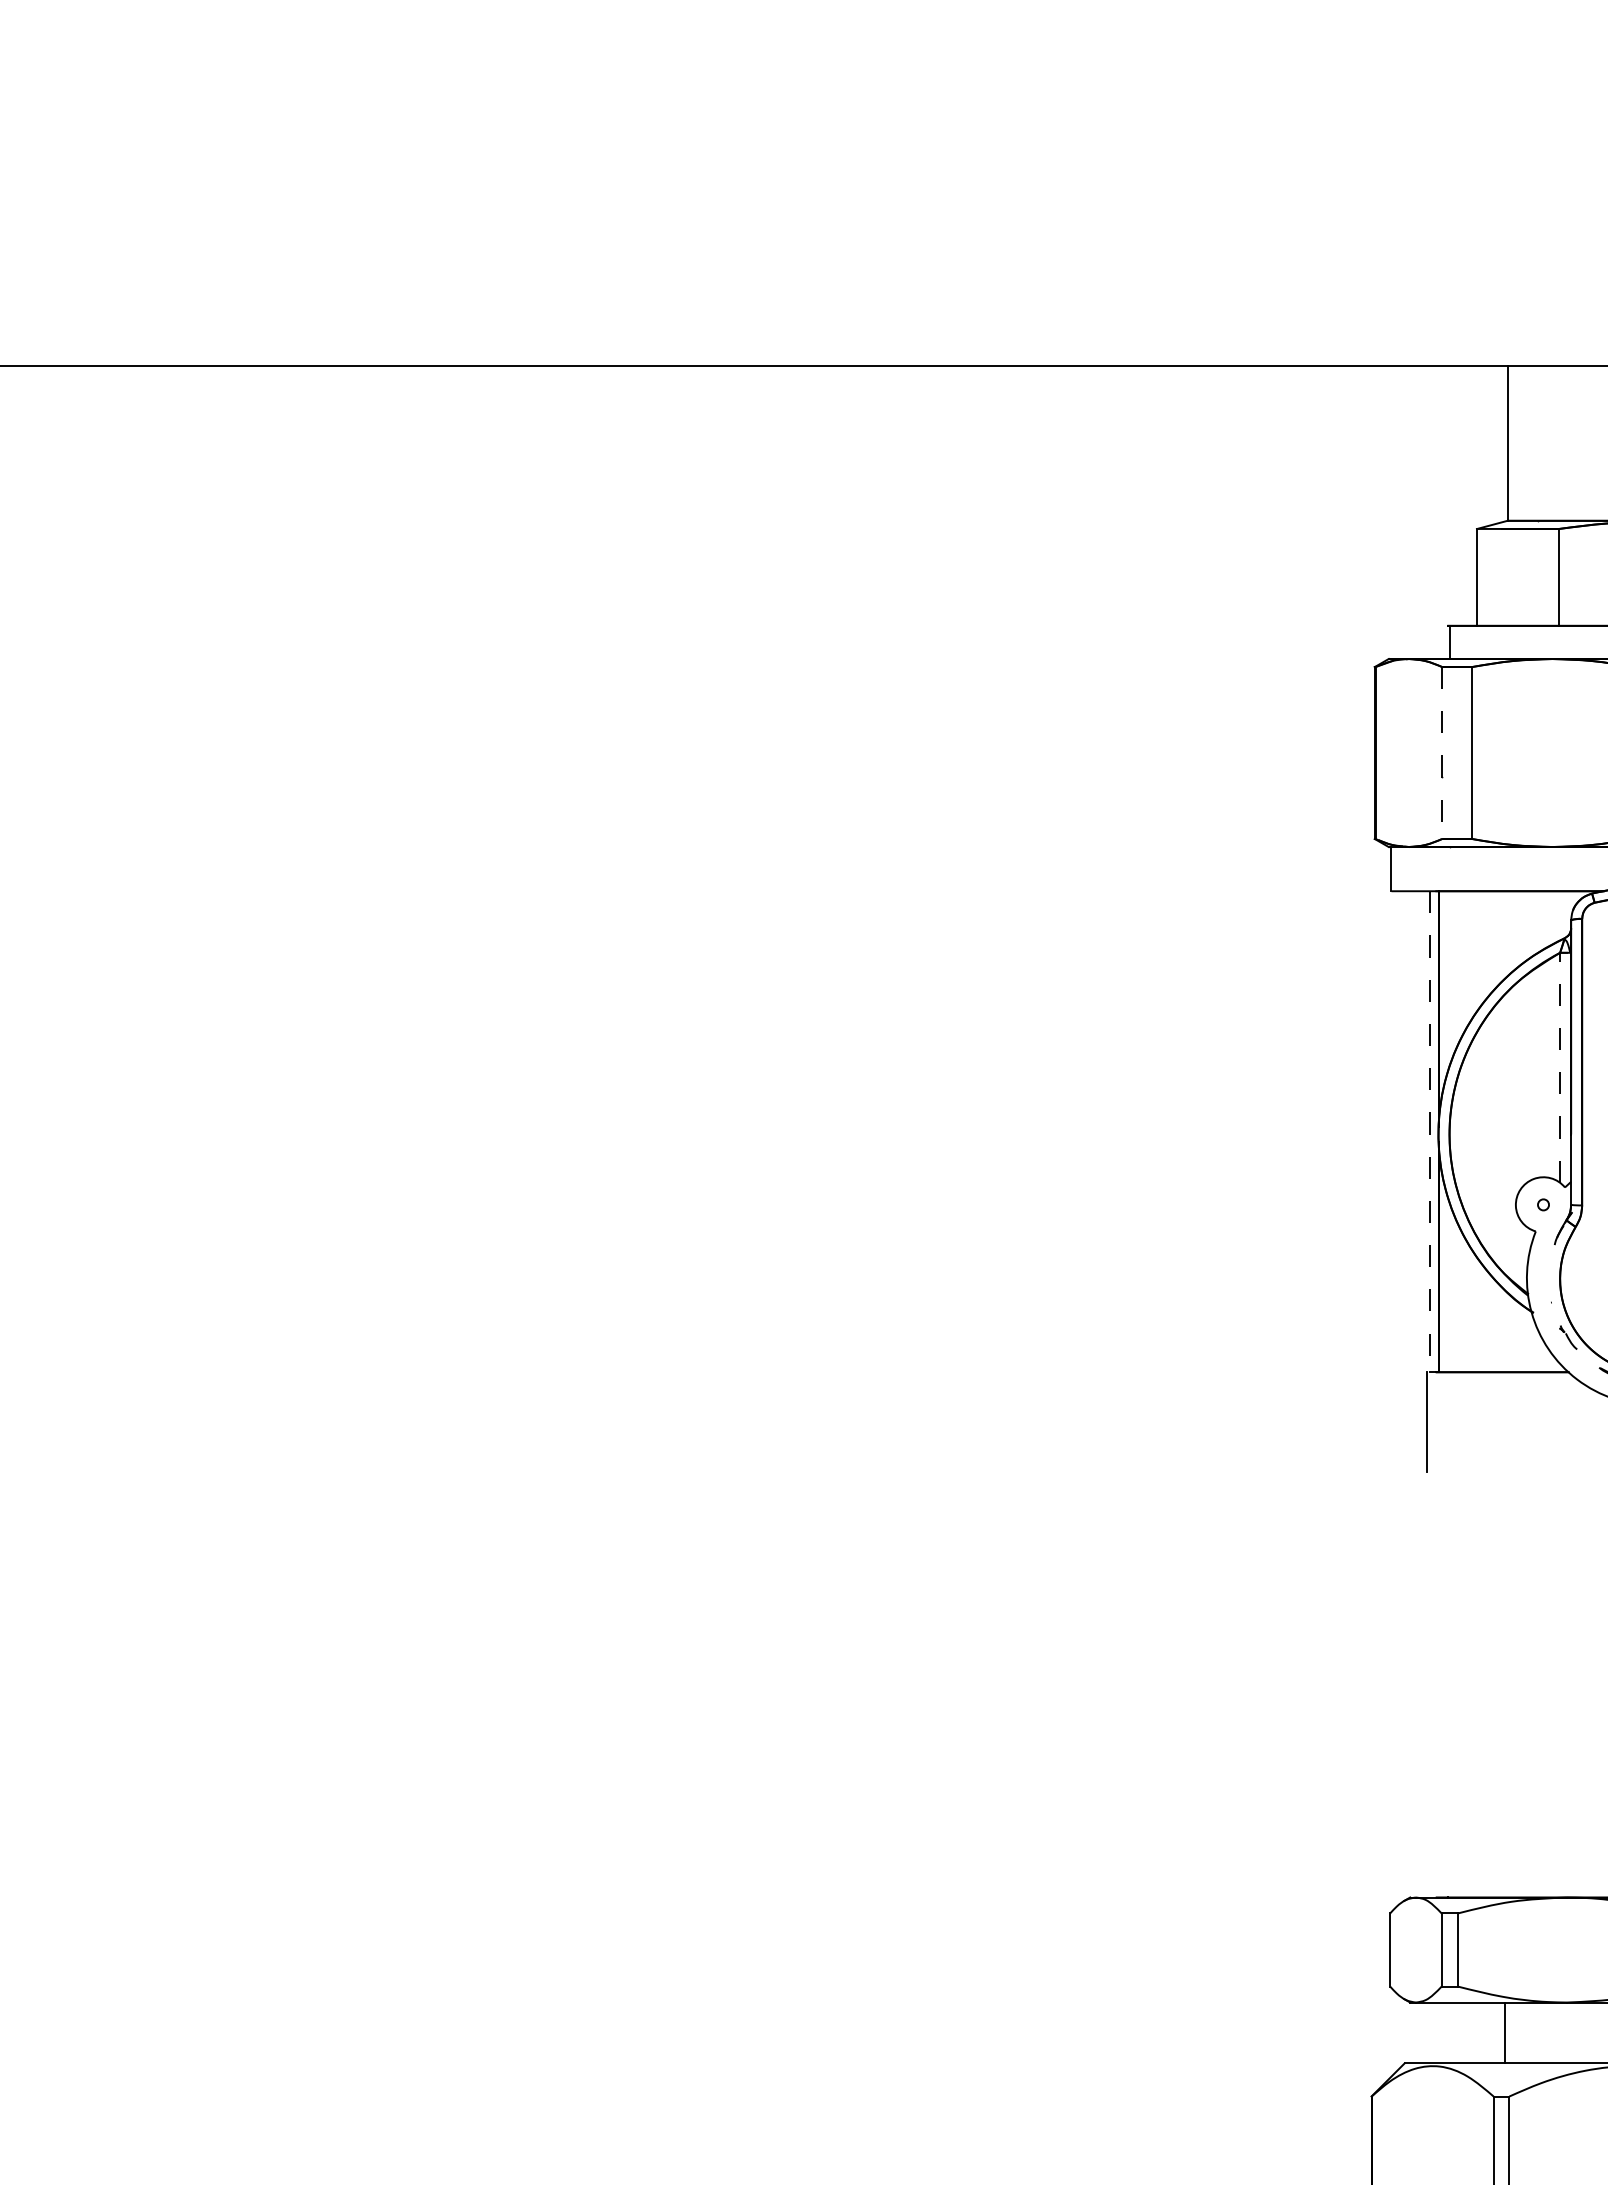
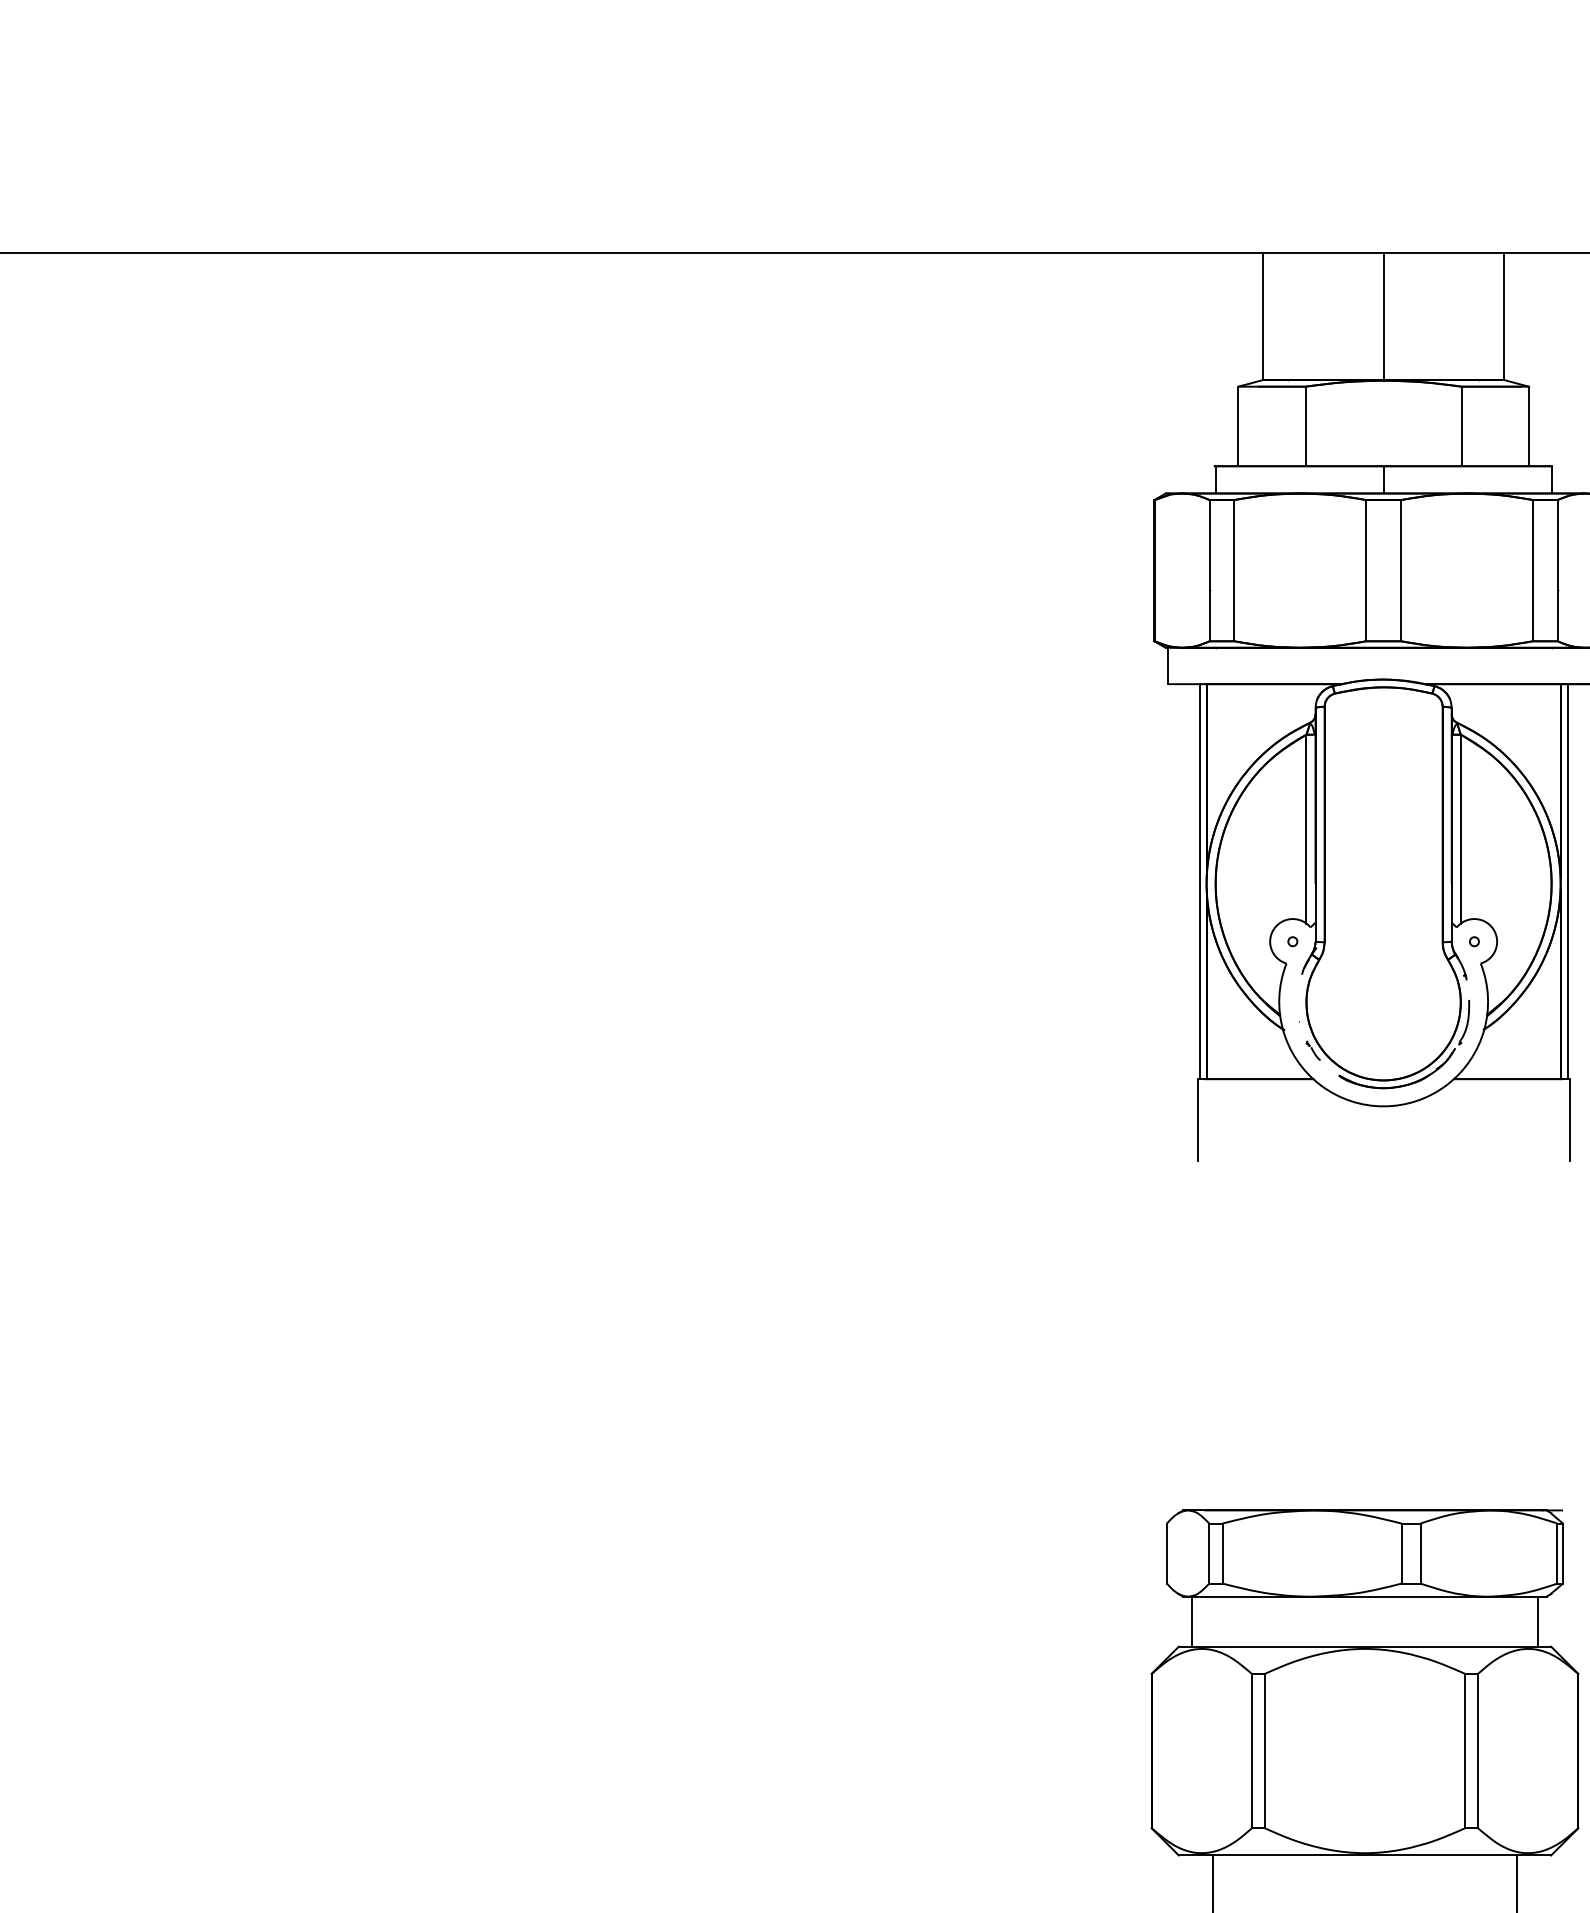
line: (1442, 752) -> (1209, 570), dashed -> solid
line: (1560, 1067) -> (1306, 828), dashed -> solid
line: (1429, 1132) -> (1199, 882), dashed -> solid
line: (1505, 2032) -> (1192, 1621), moved

